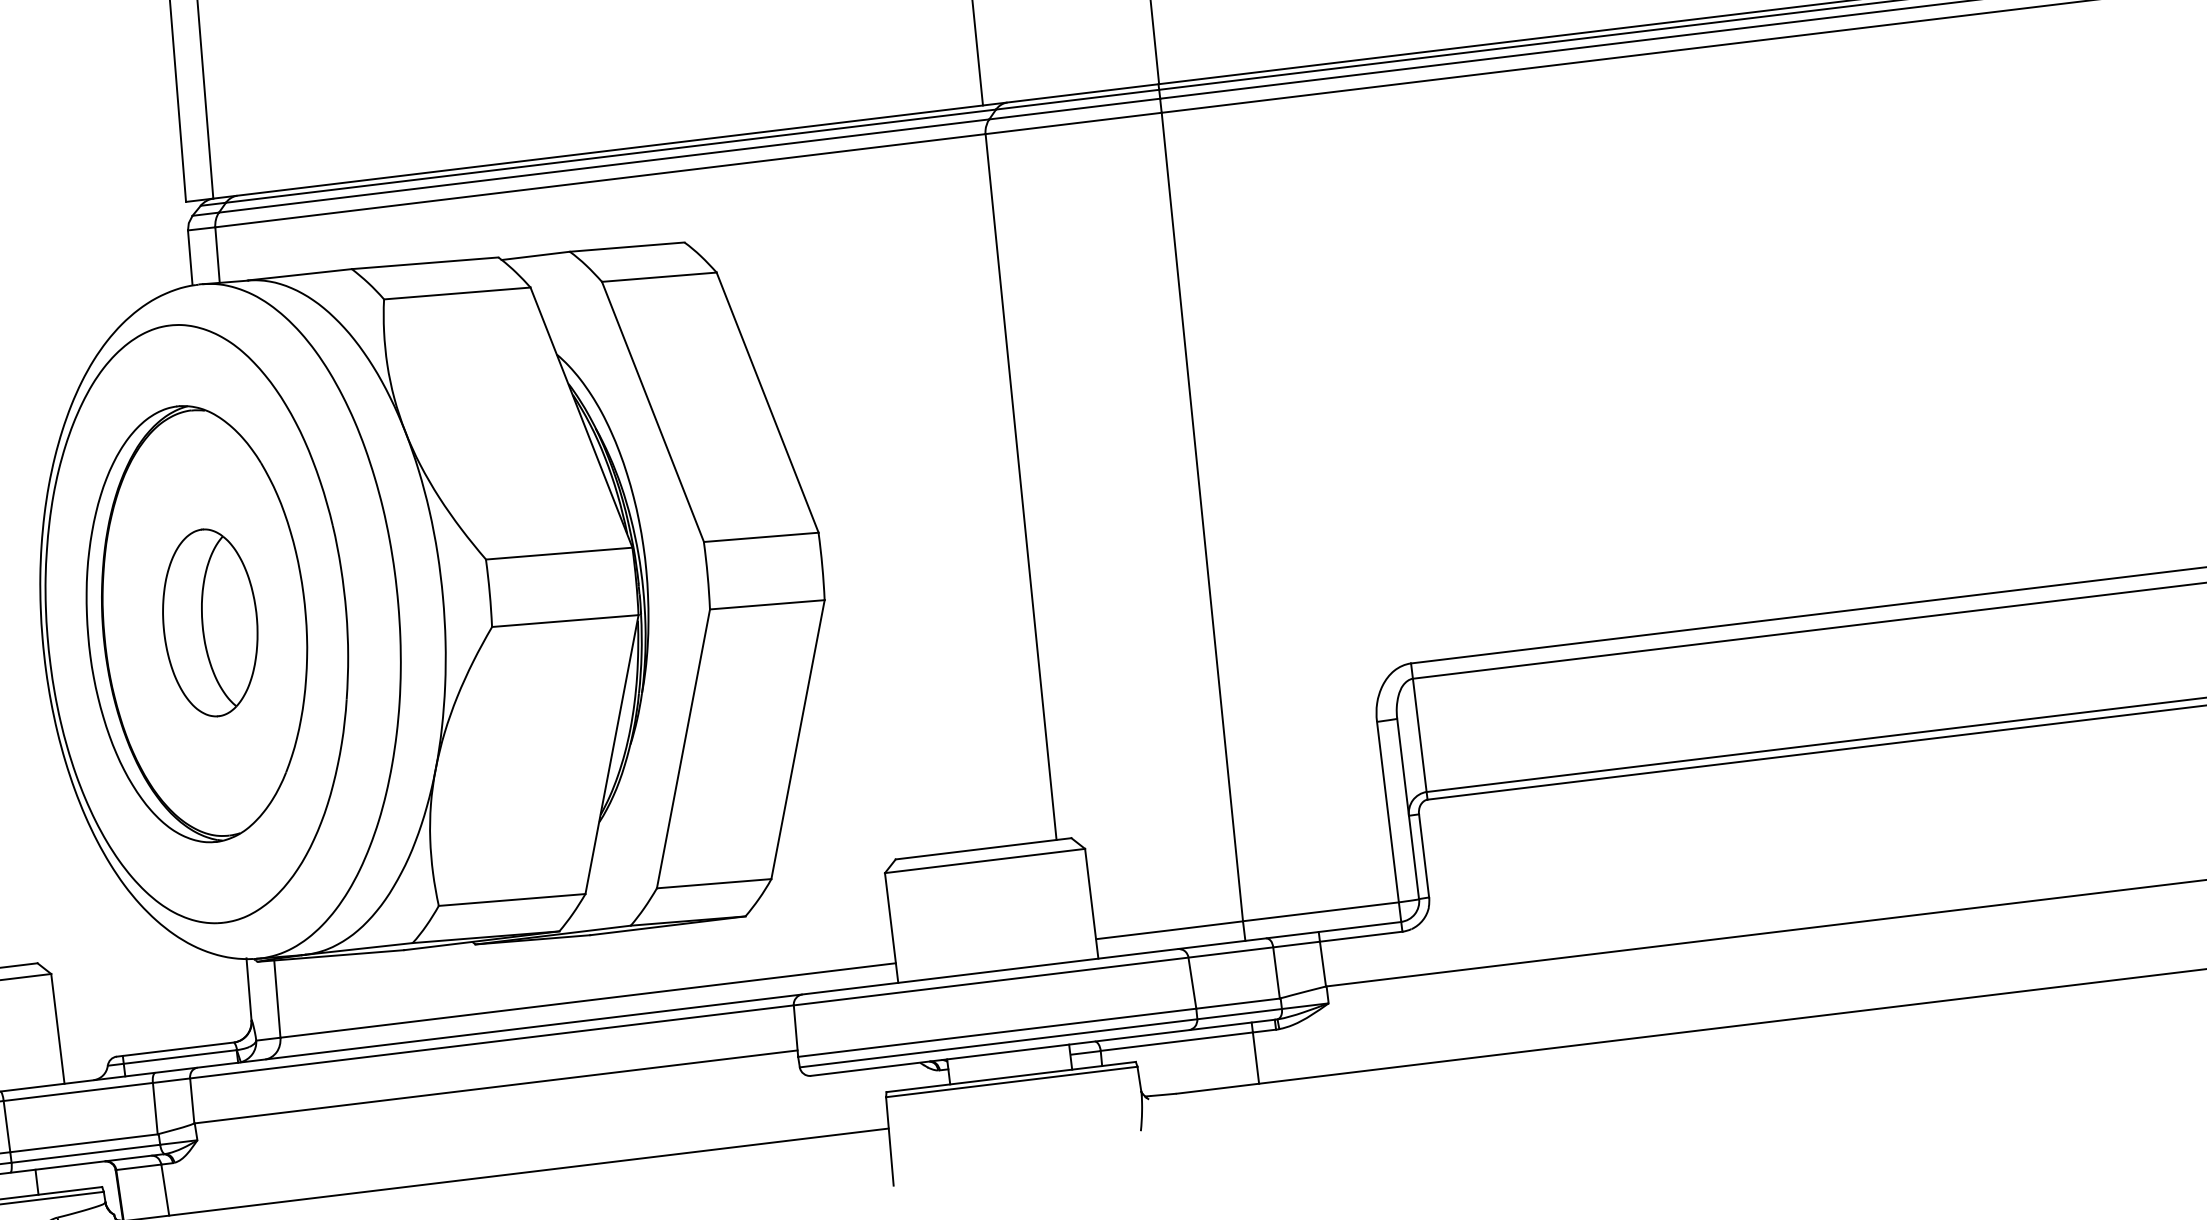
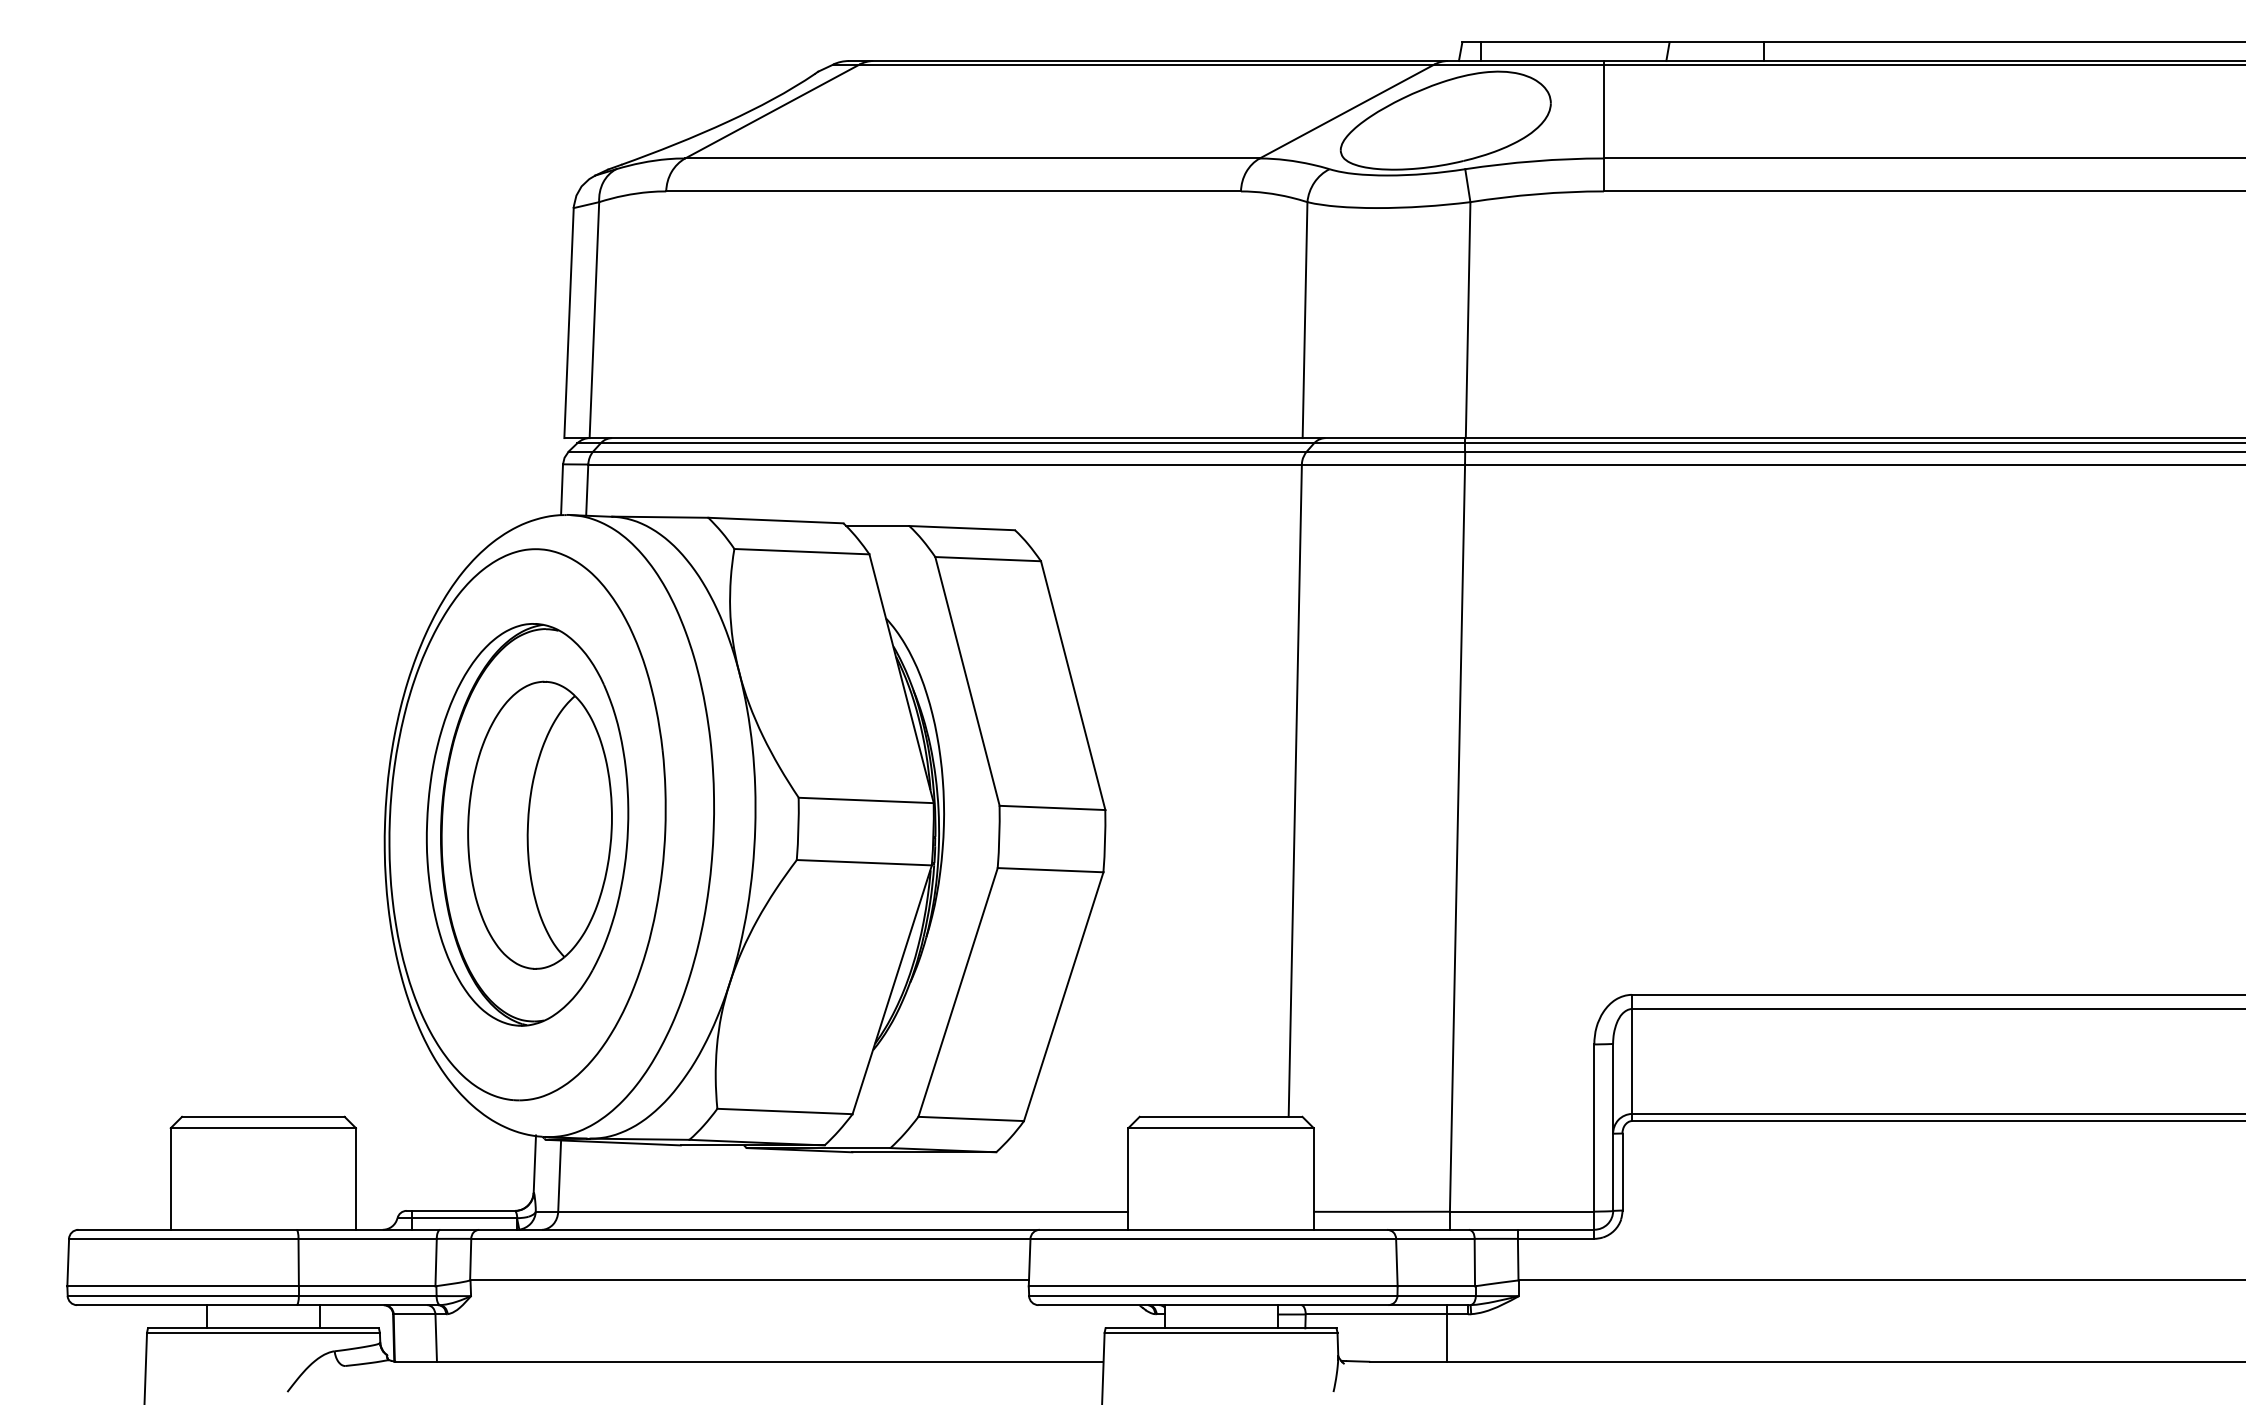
part: (209, 622) -> (539, 824), size x1.67

